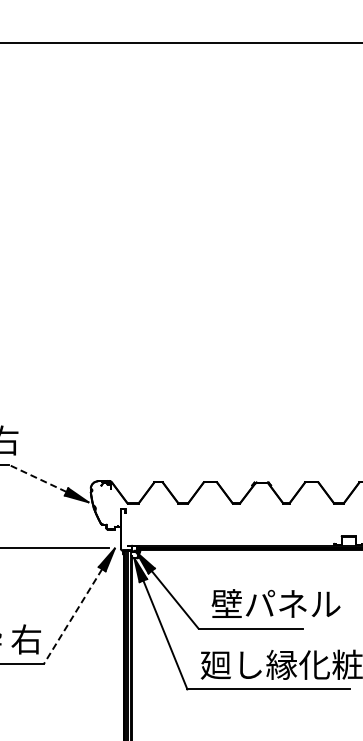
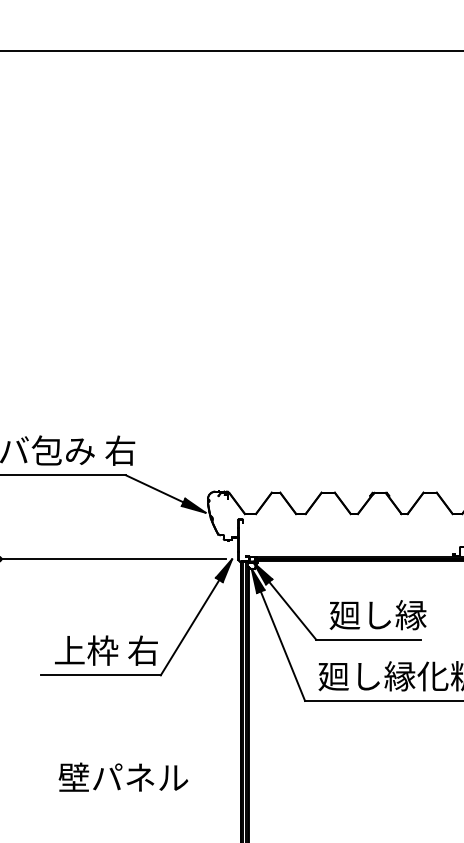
line: (37, 478) -> (154, 488), dashed -> solid
text: (275, 604) -> (393, 615), 壁パネル -> 廻し縁
line: (73, 616) -> (190, 627), dashed -> solid

